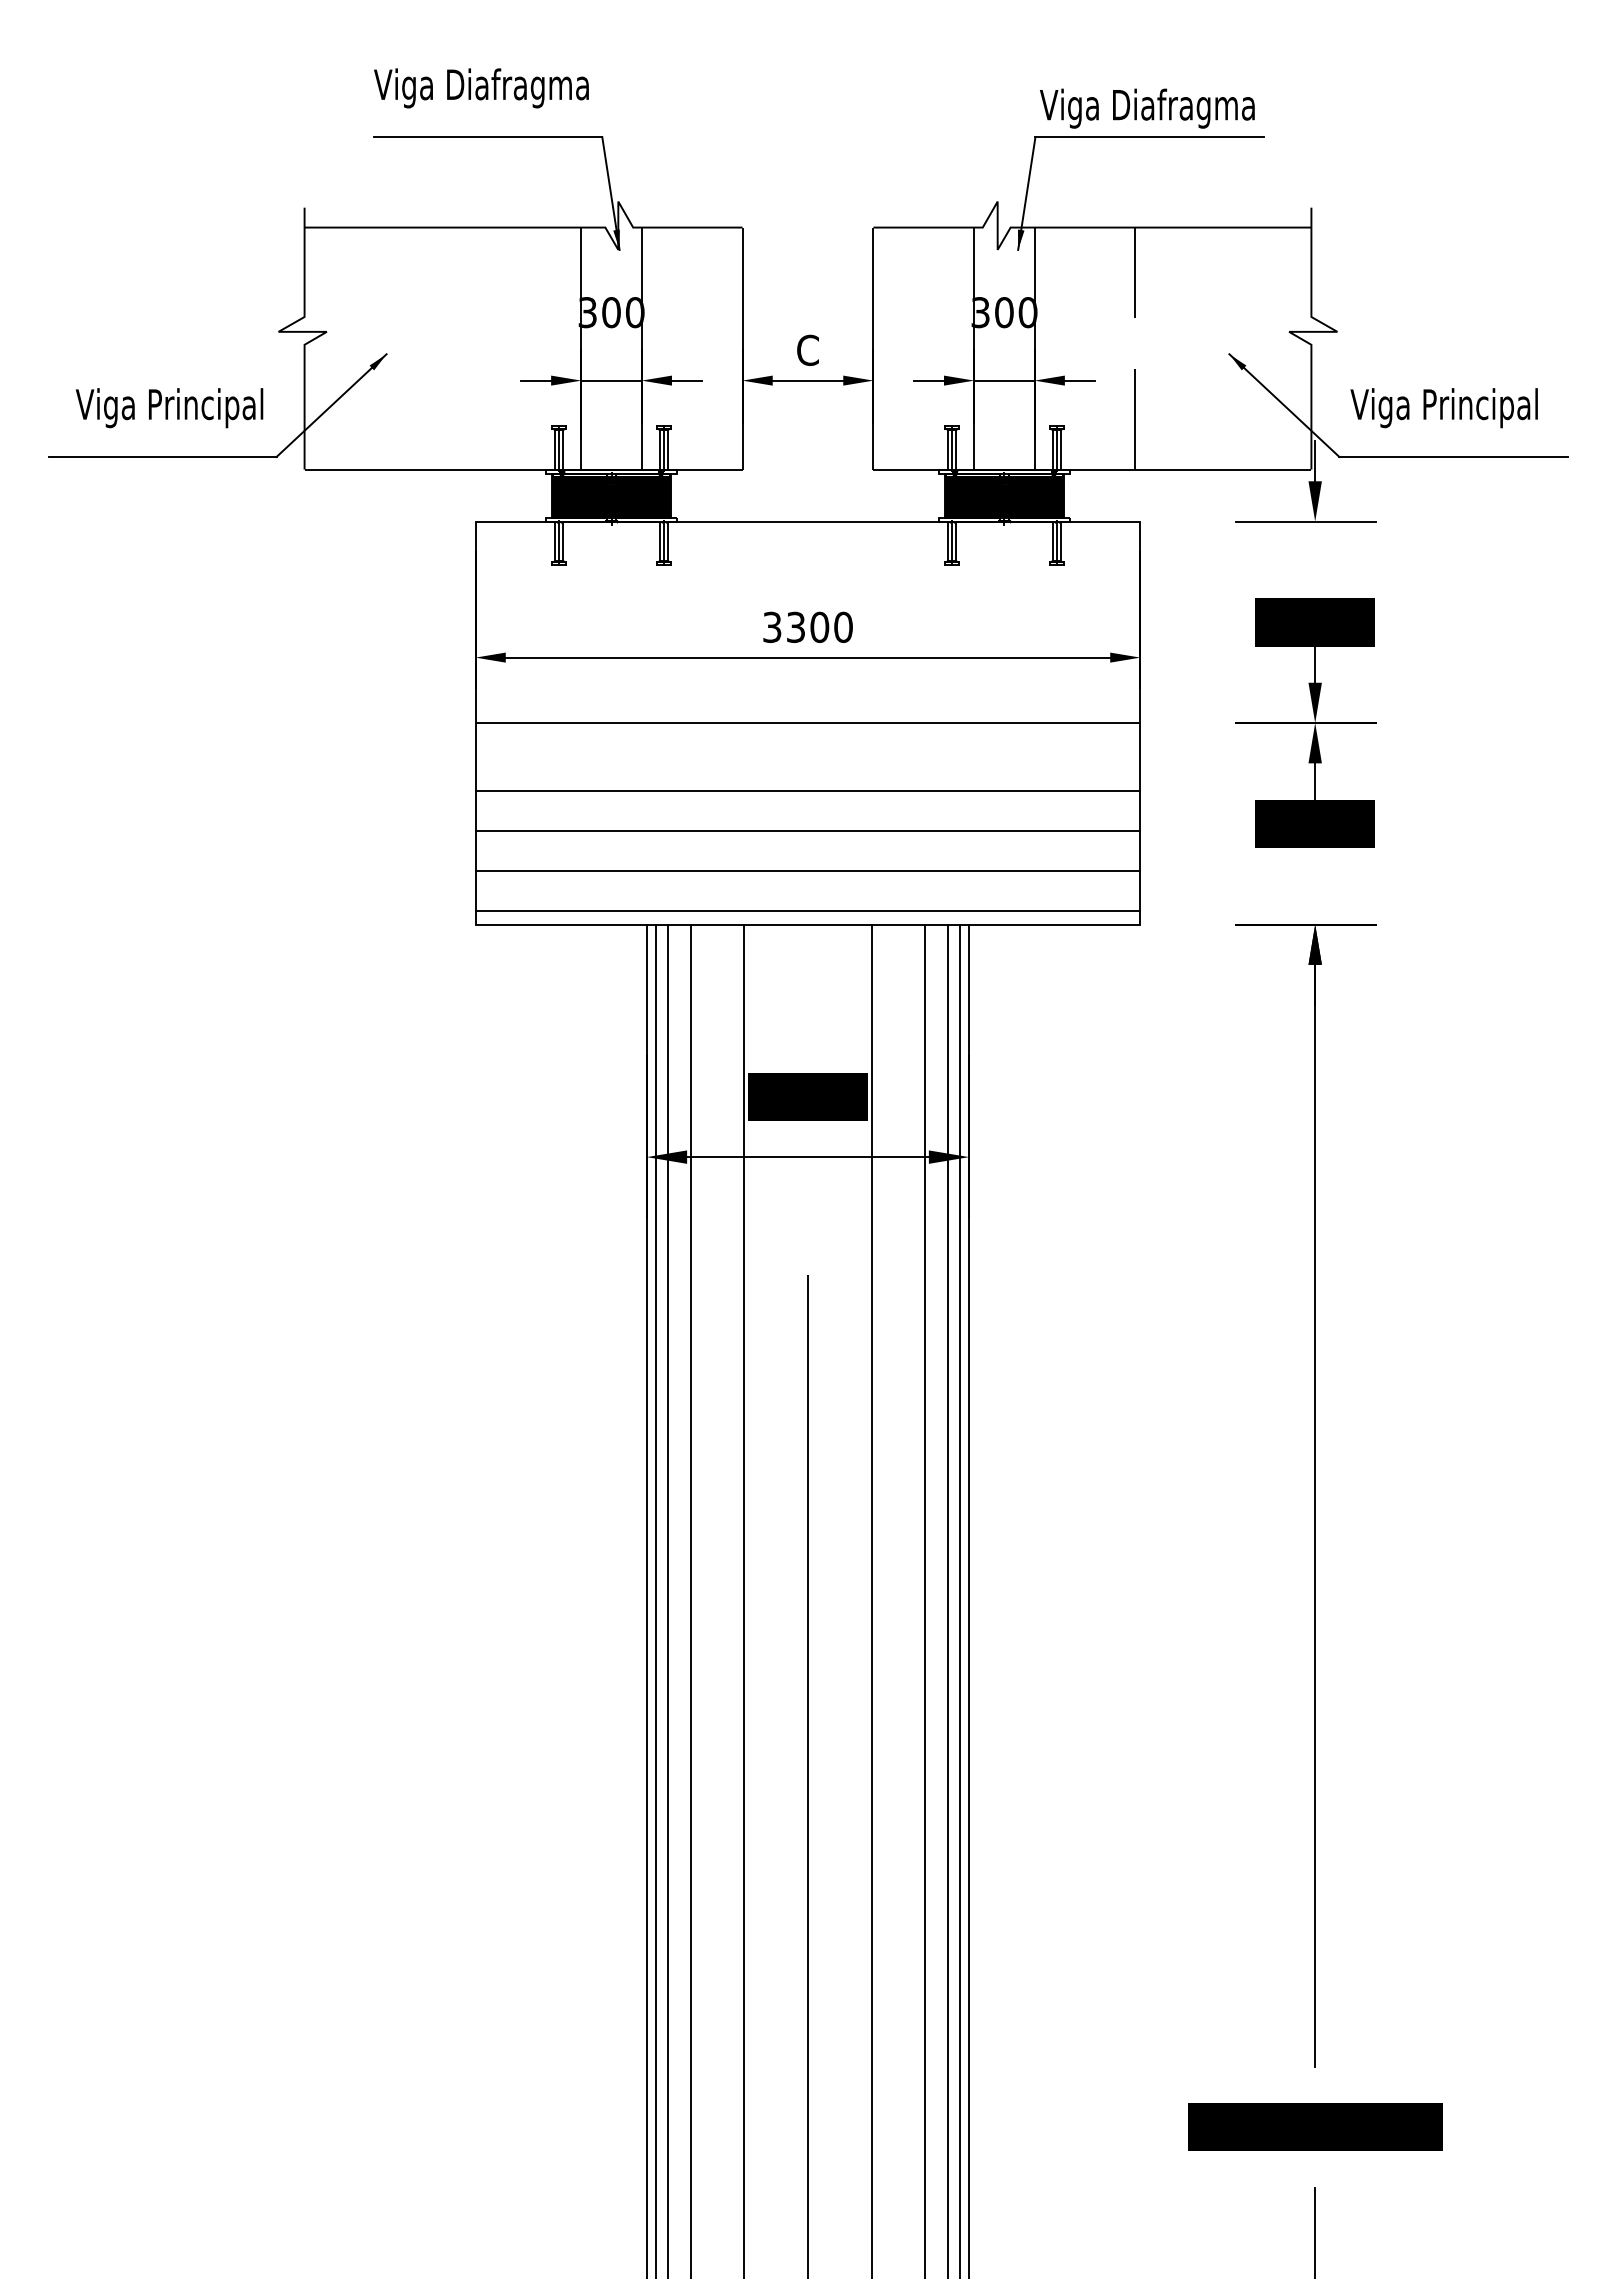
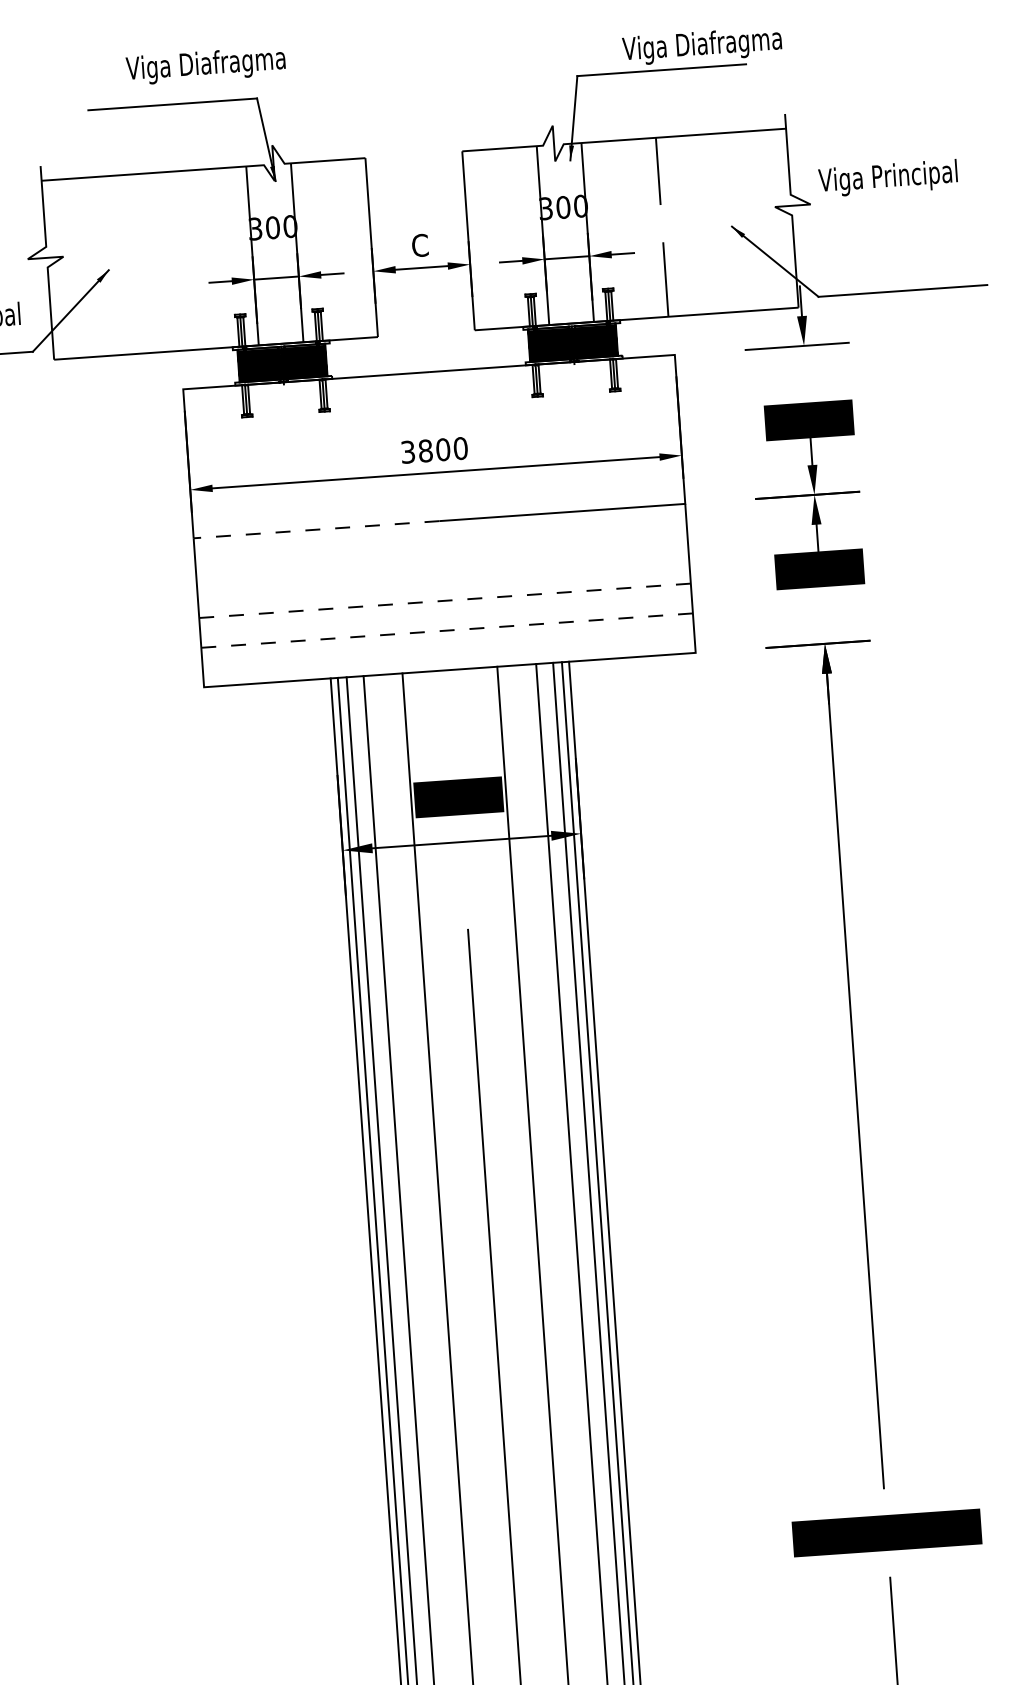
text: (481, 88) -> (205, 65), moved
text: (1147, 108) -> (702, 46), moved
text: (1443, 408) -> (887, 178), moved
text: (795, 626) -> (425, 450), 3300 -> 3800
line: (641, 723) -> (316, 530), solid -> dashed
line: (807, 790) -> (442, 571), removed
line: (808, 830) -> (445, 600), solid -> dashed
line: (808, 871) -> (447, 630), solid -> dashed
line: (807, 911) -> (448, 660), removed

